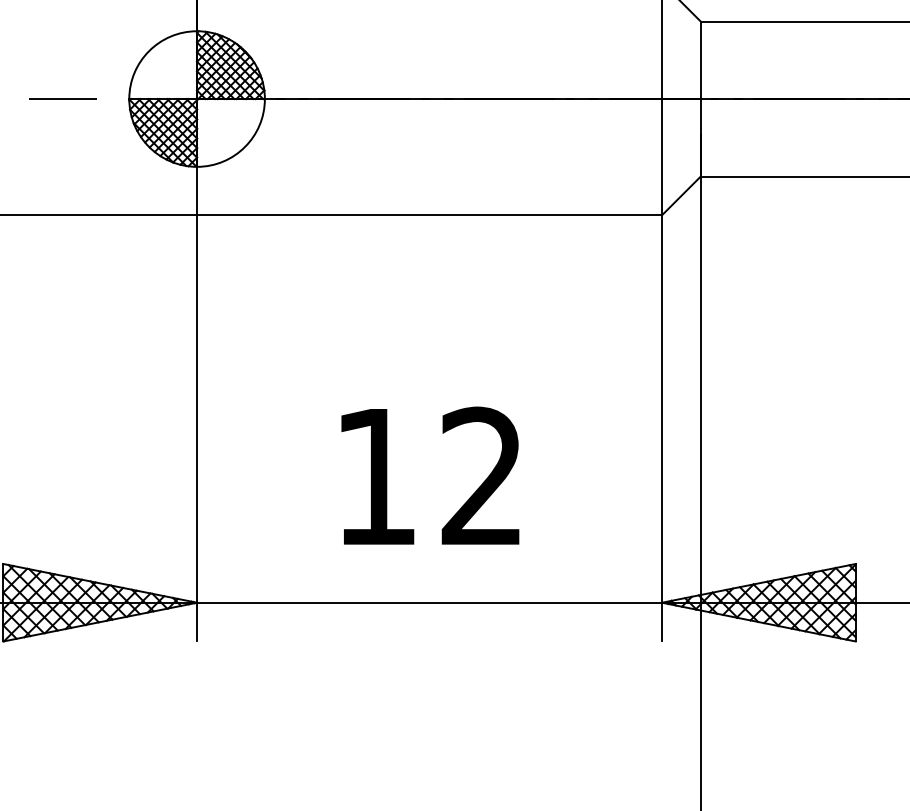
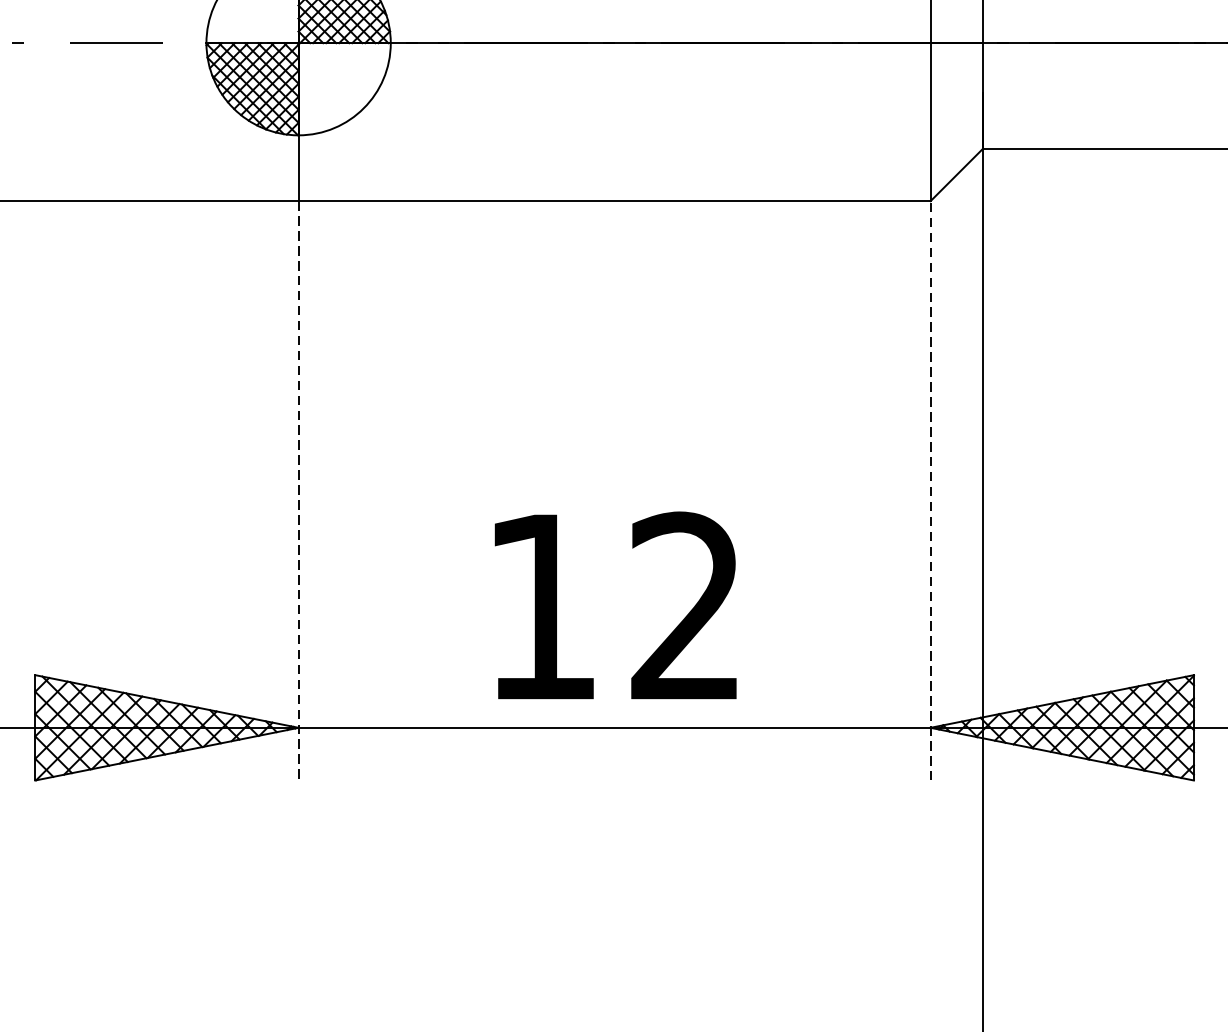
line: (662, 427) -> (931, 489), solid -> dashed
line: (197, 428) -> (299, 490), solid -> dashed
text: (430, 475) -> (615, 605), moved

